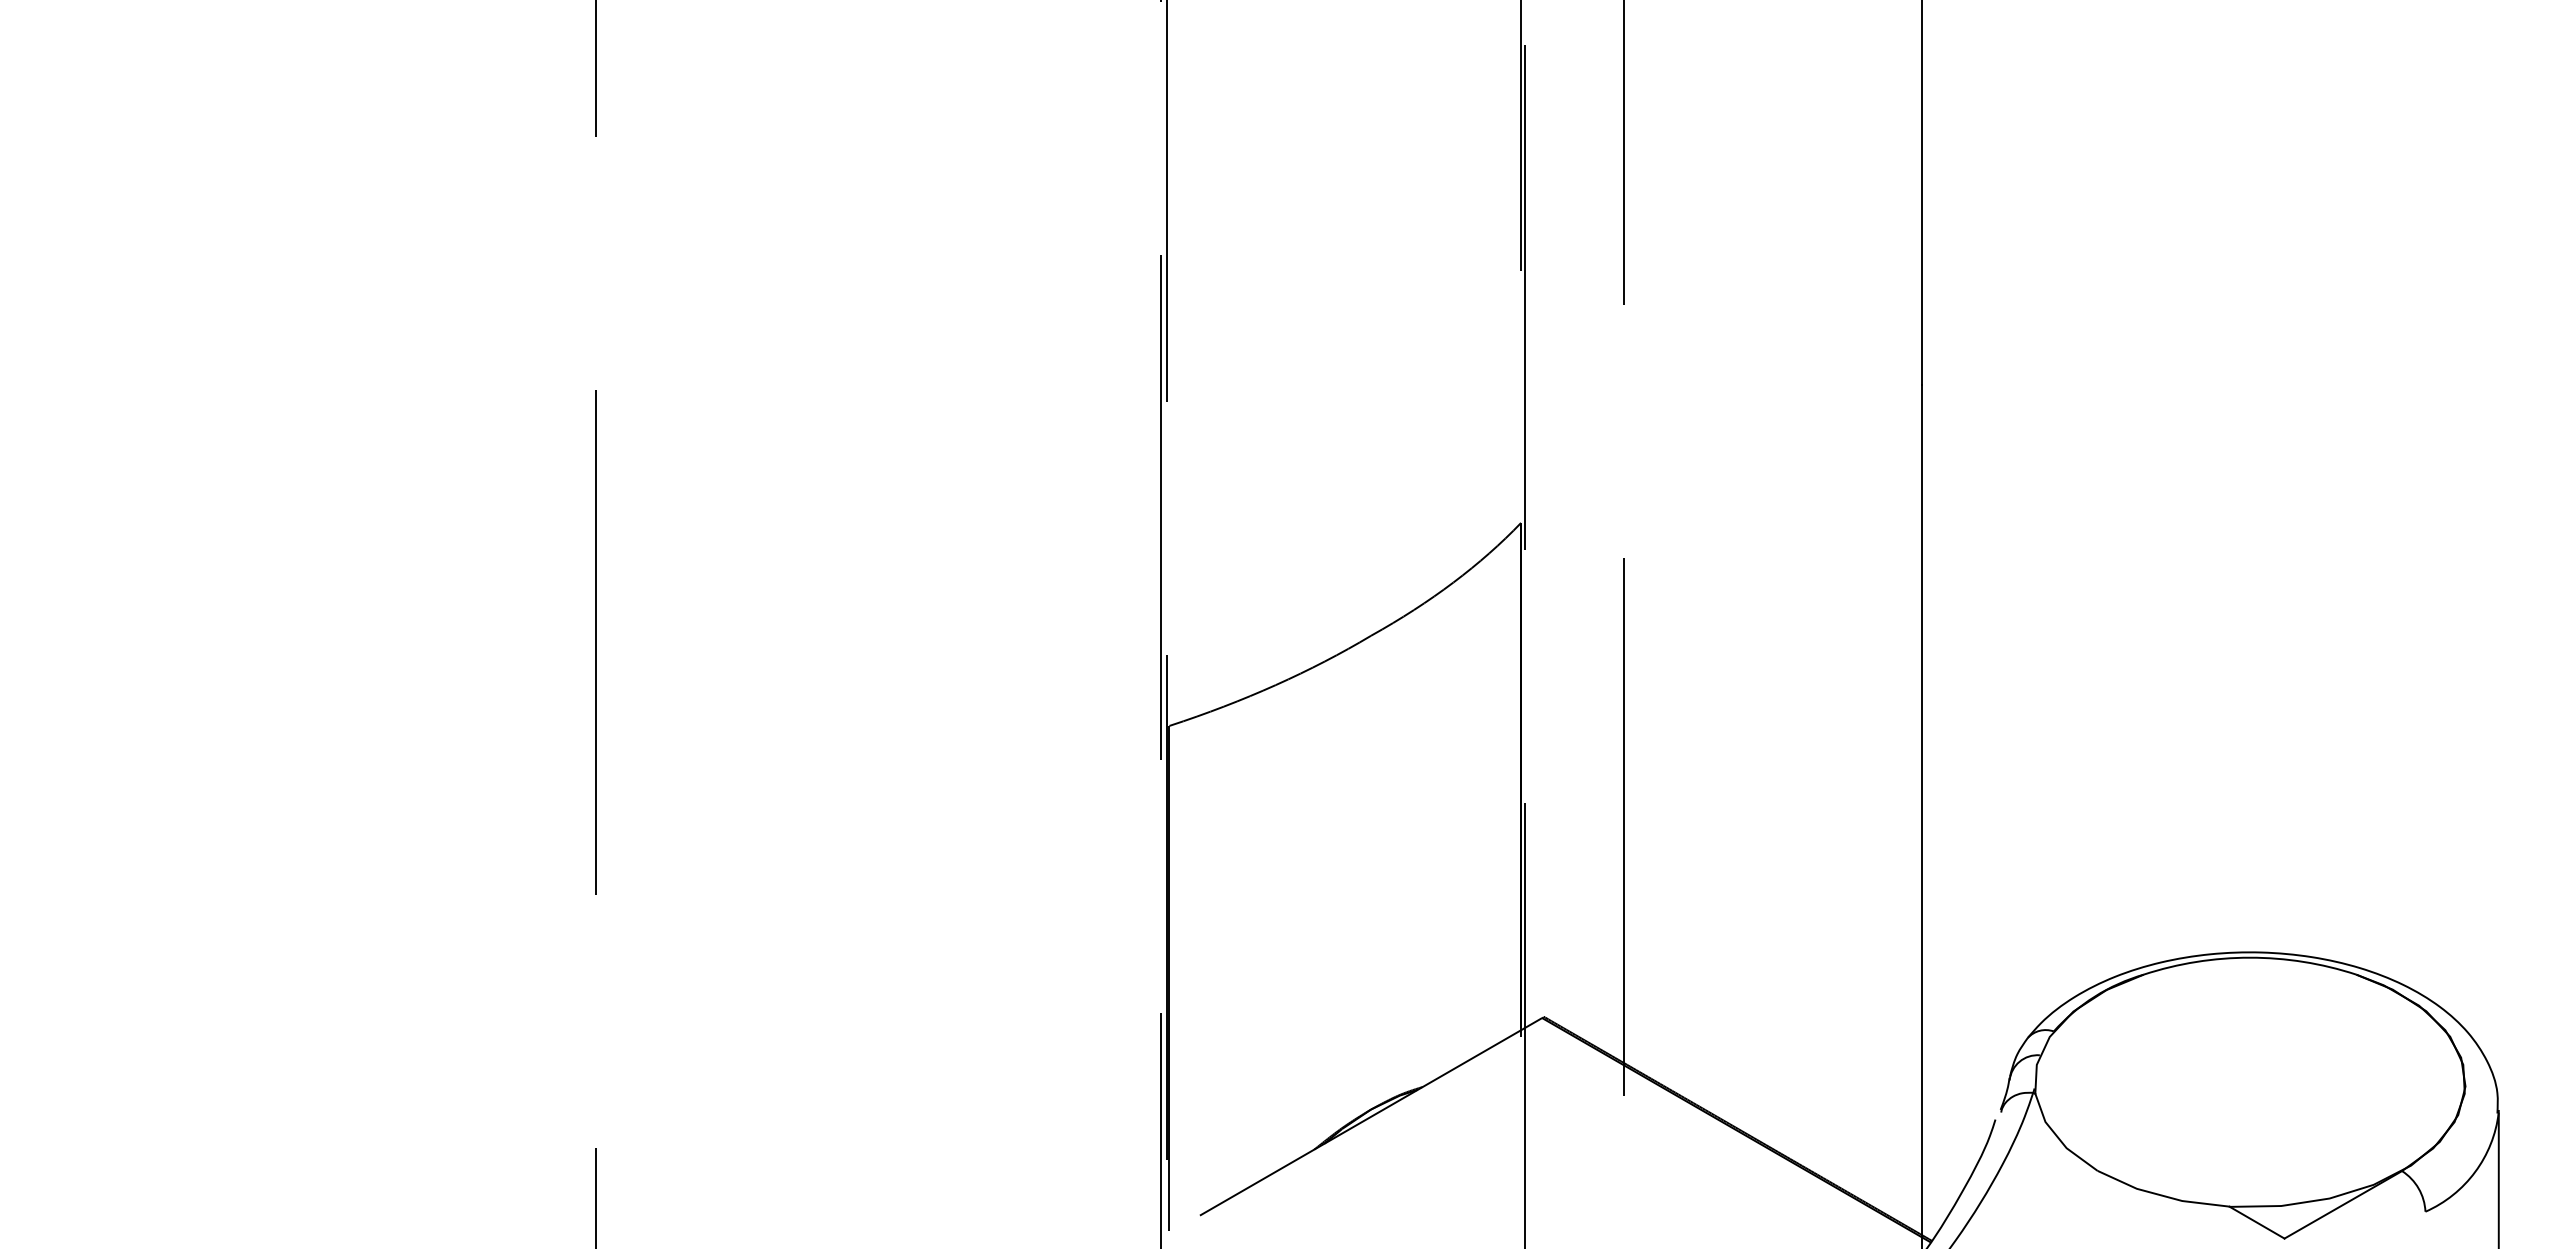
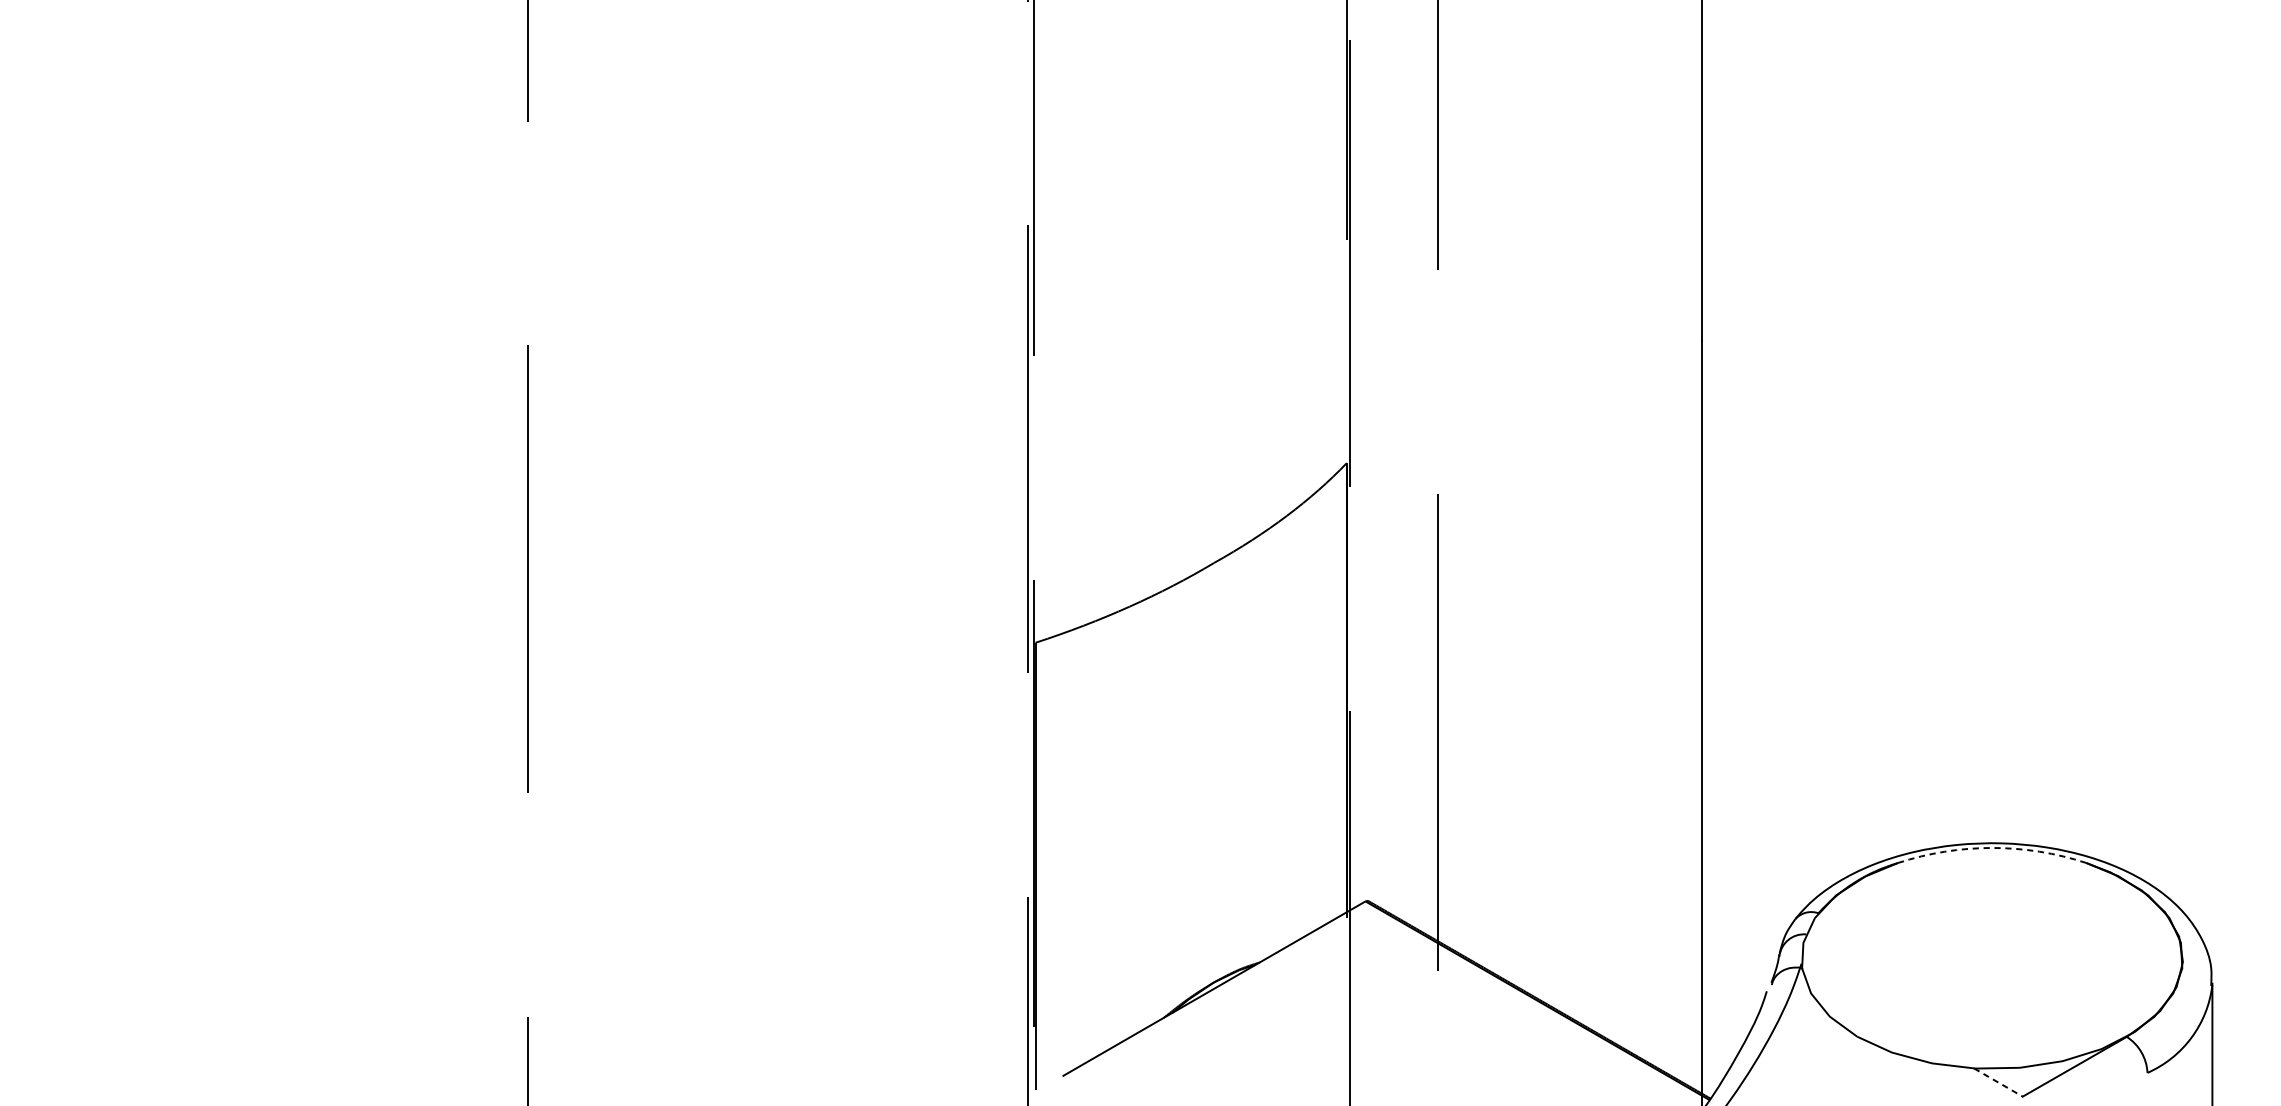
arc: (2250, 957) -> (1992, 847), solid -> dashed
line: (2257, 1222) -> (1998, 1082), solid -> dashed

